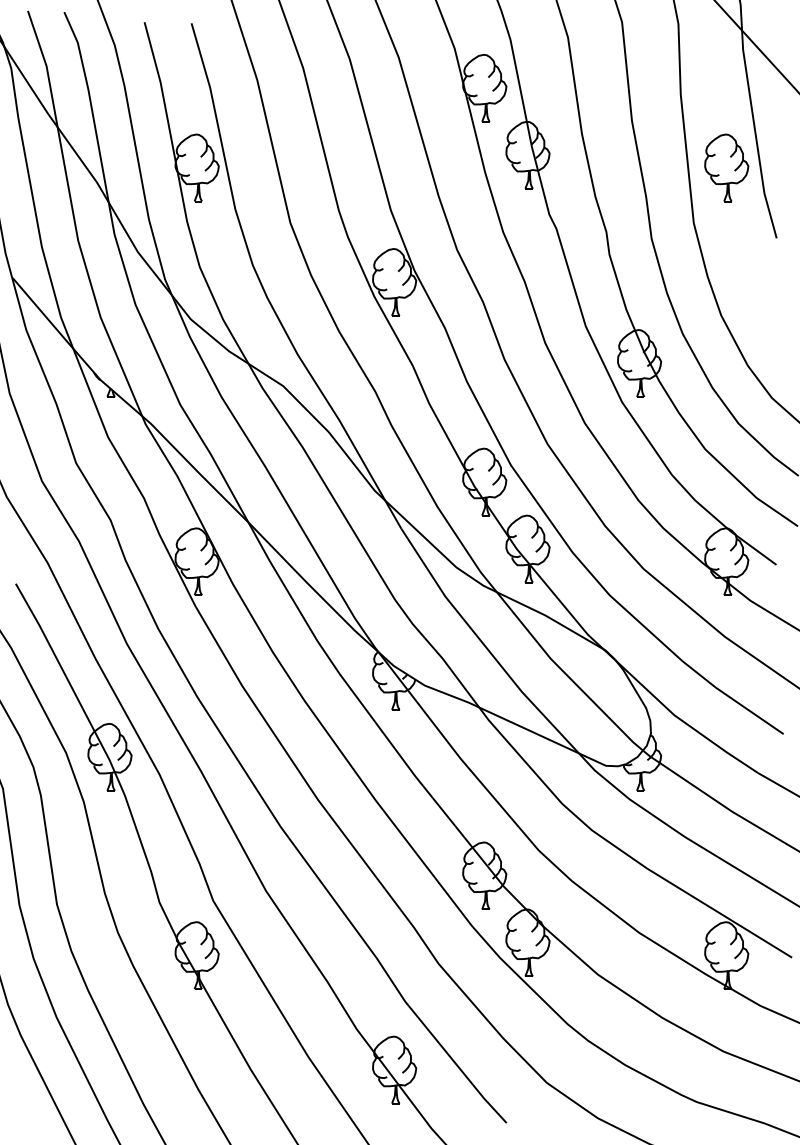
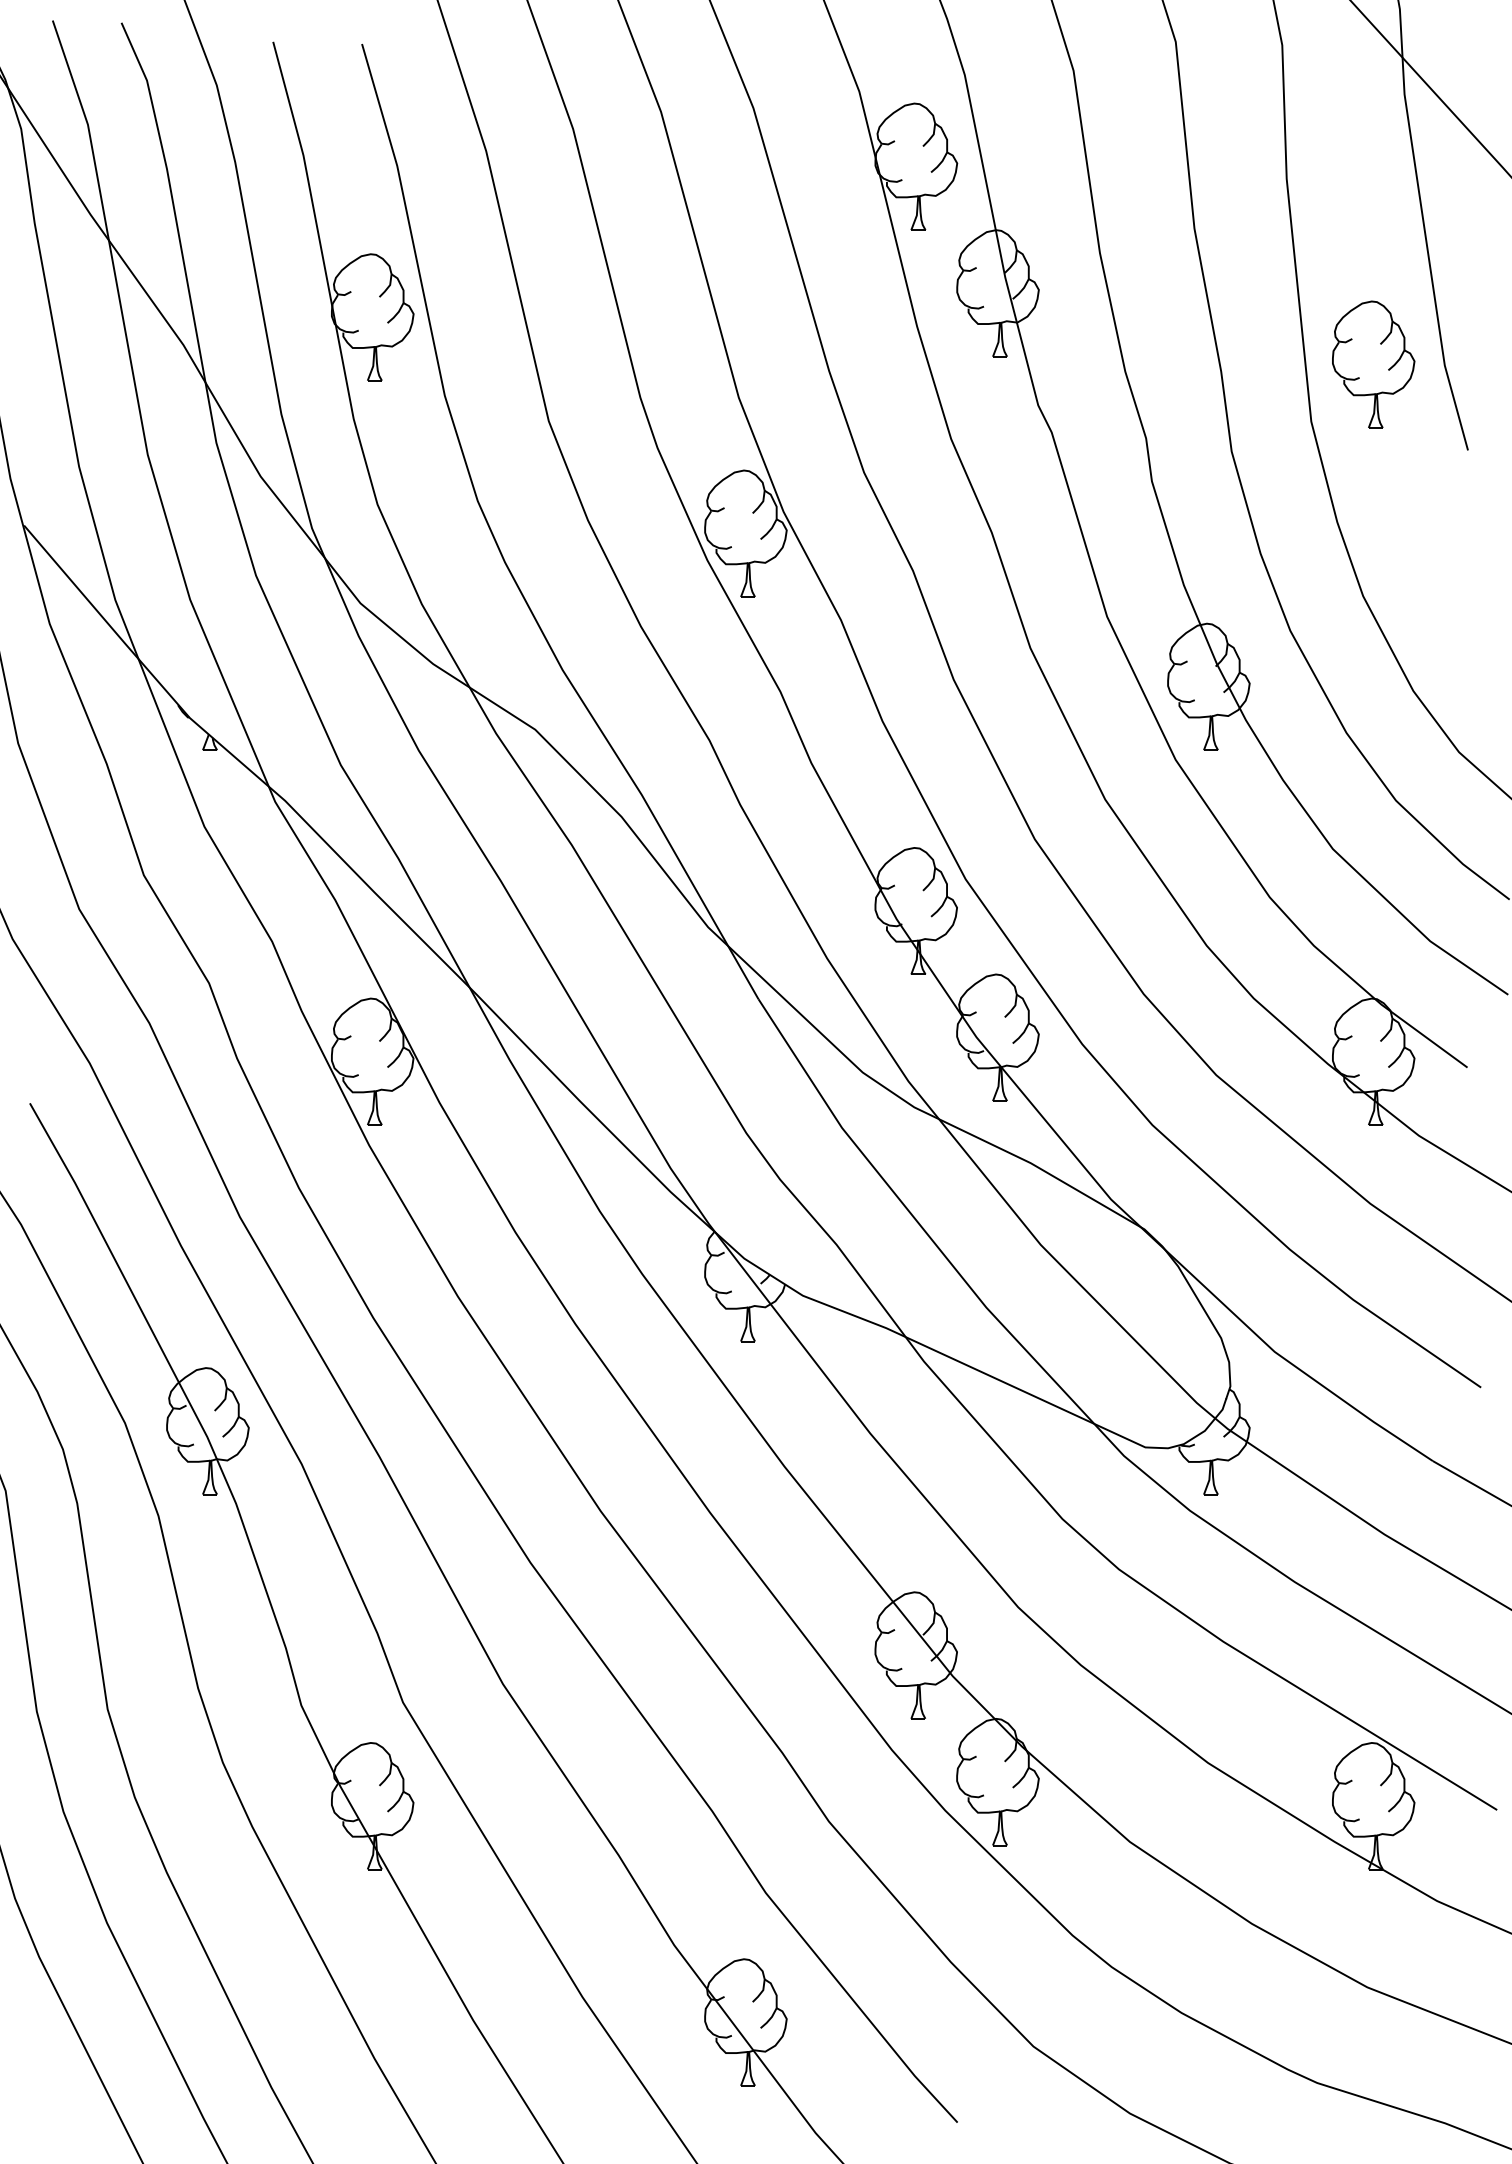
part: (726, 167) -> (1373, 363), moved

